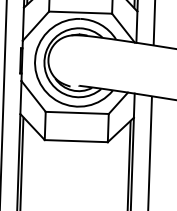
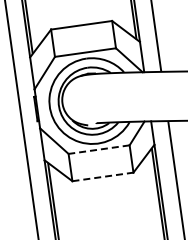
line: (77, 112) -> (99, 149), solid -> dashed
line: (75, 140) -> (102, 176), solid -> dashed

